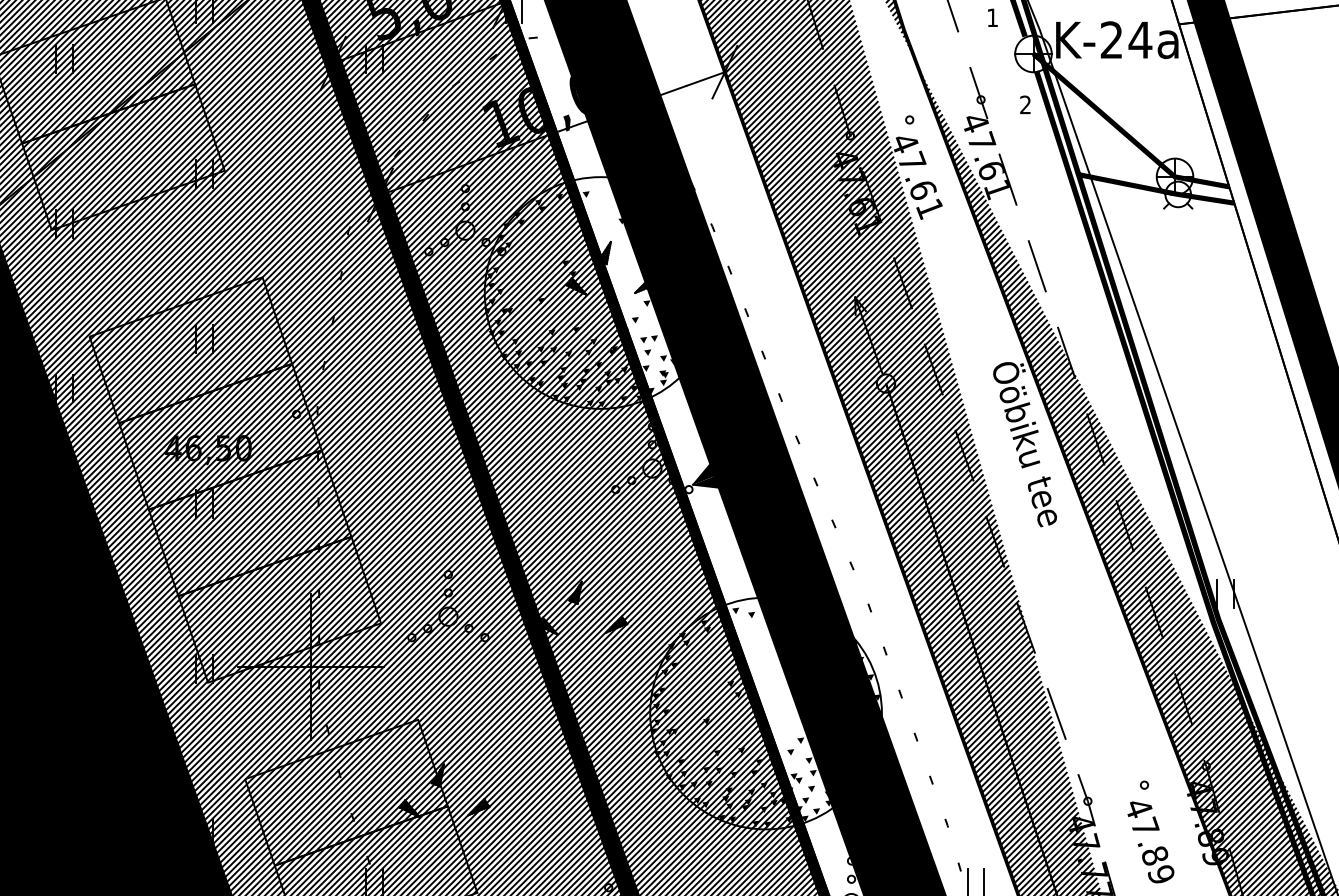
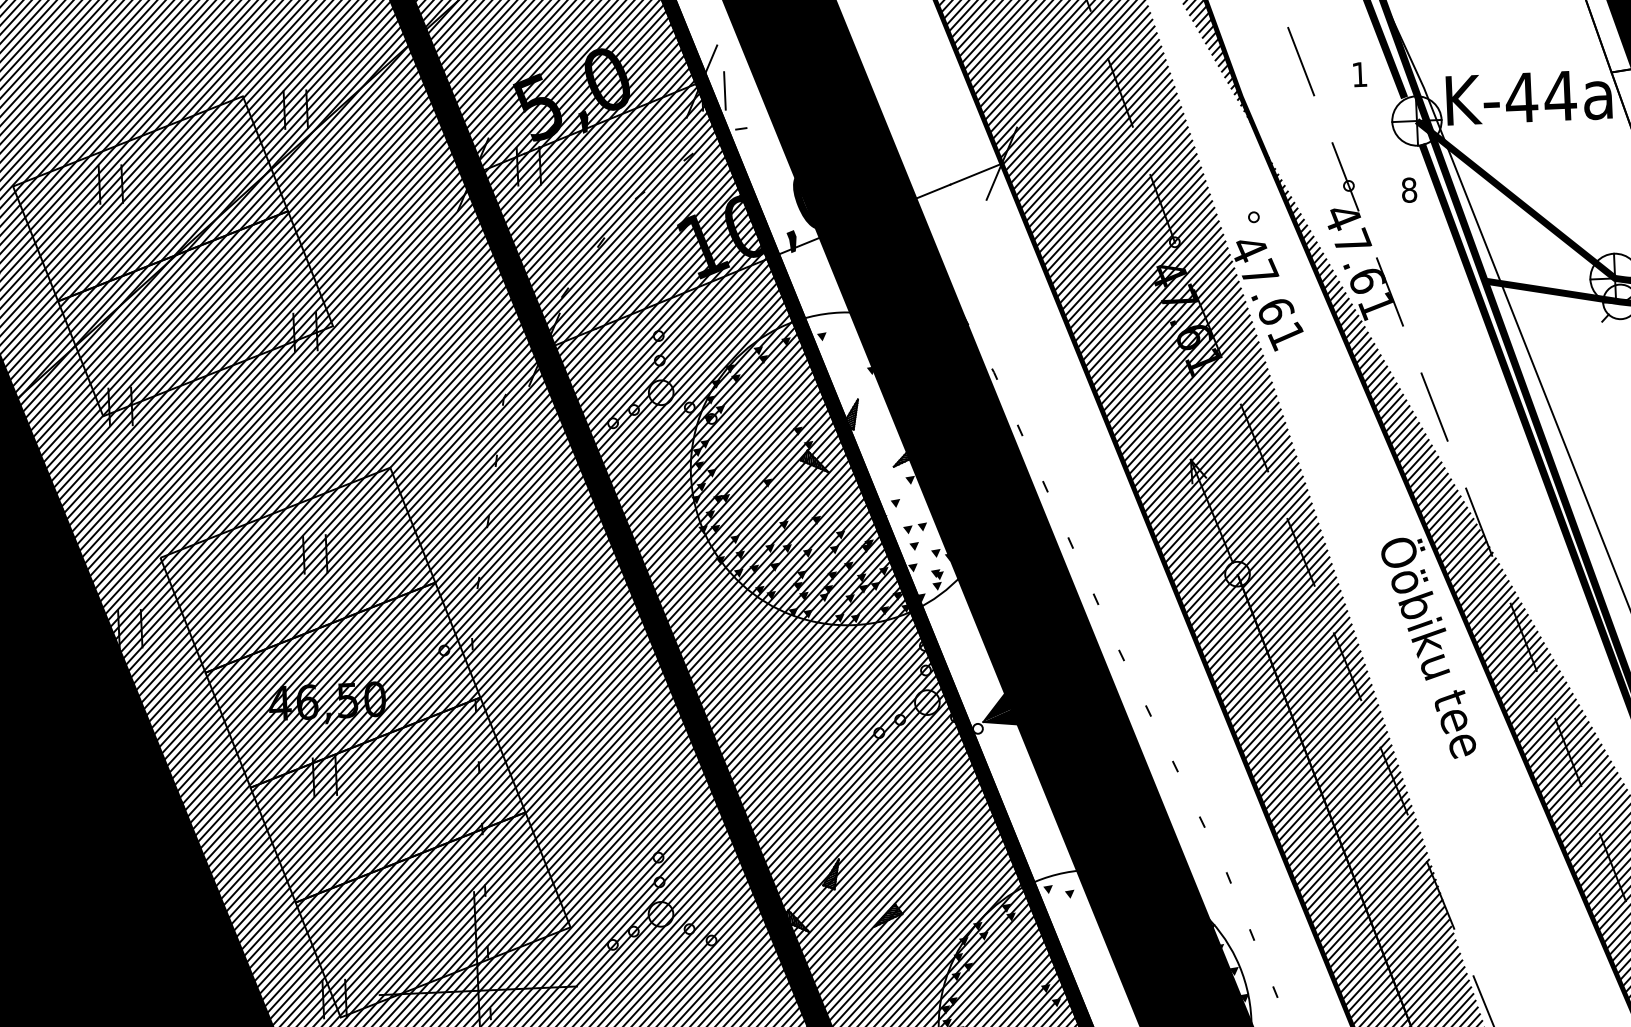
text: (1111, 39) -> (1521, 96), K-24a -> K-44a
text: (1025, 104) -> (1409, 189), 2 -> 8

